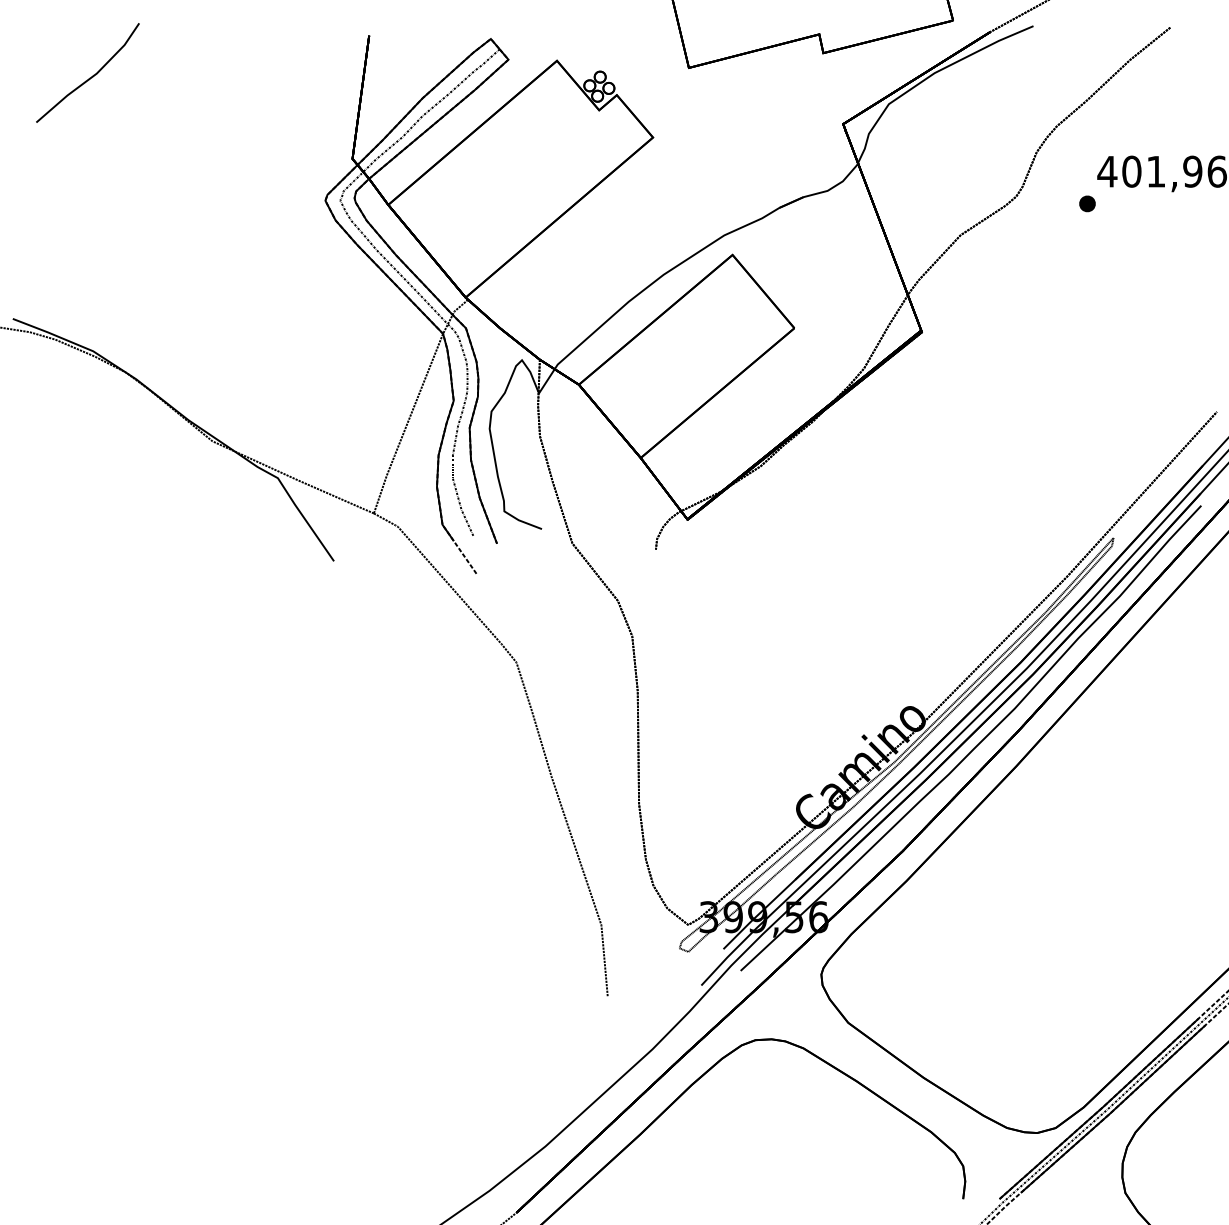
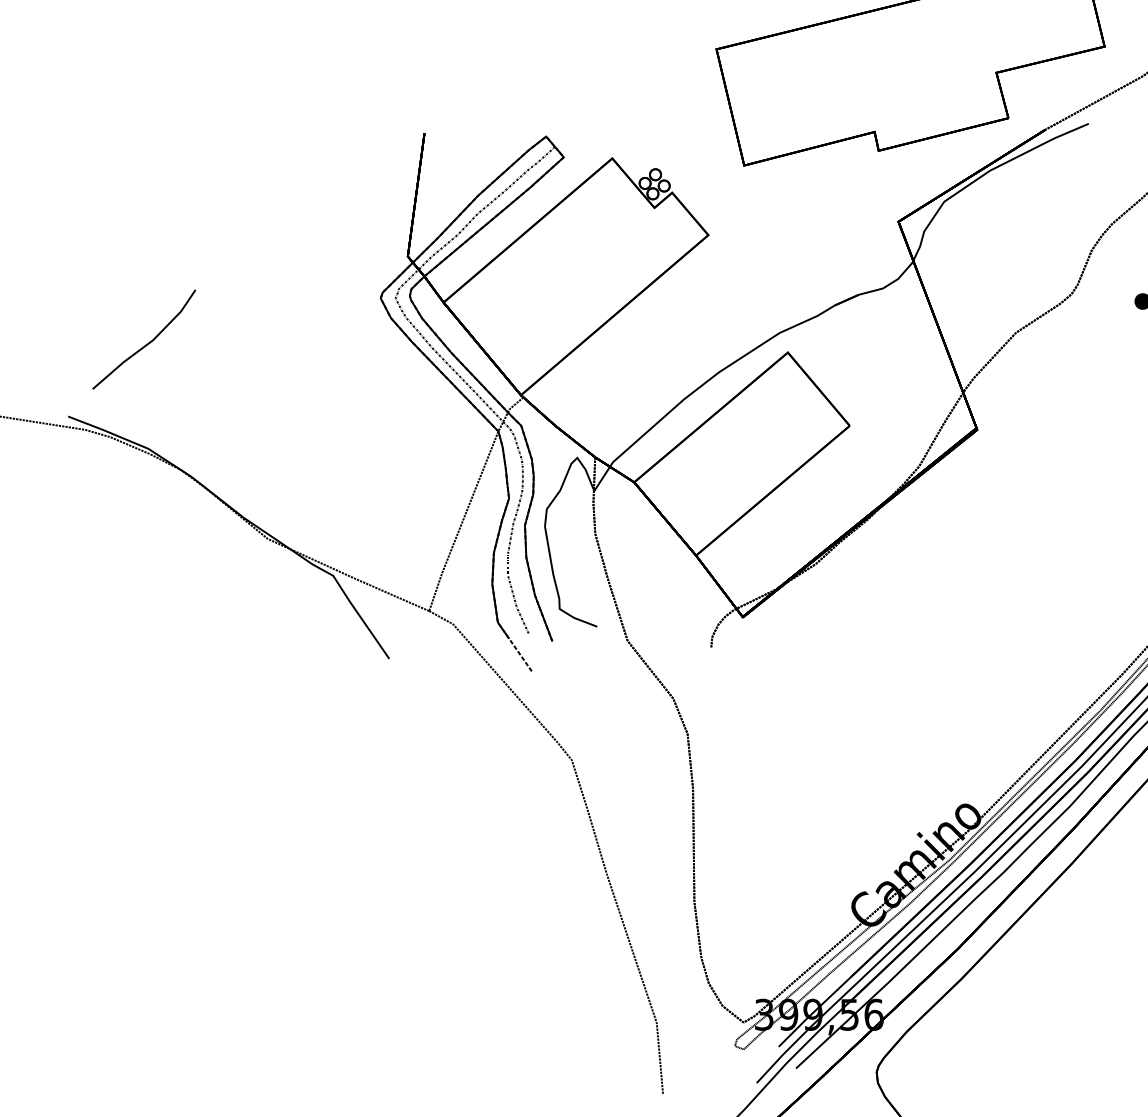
line: (89, 77) -> (145, 344), moved

